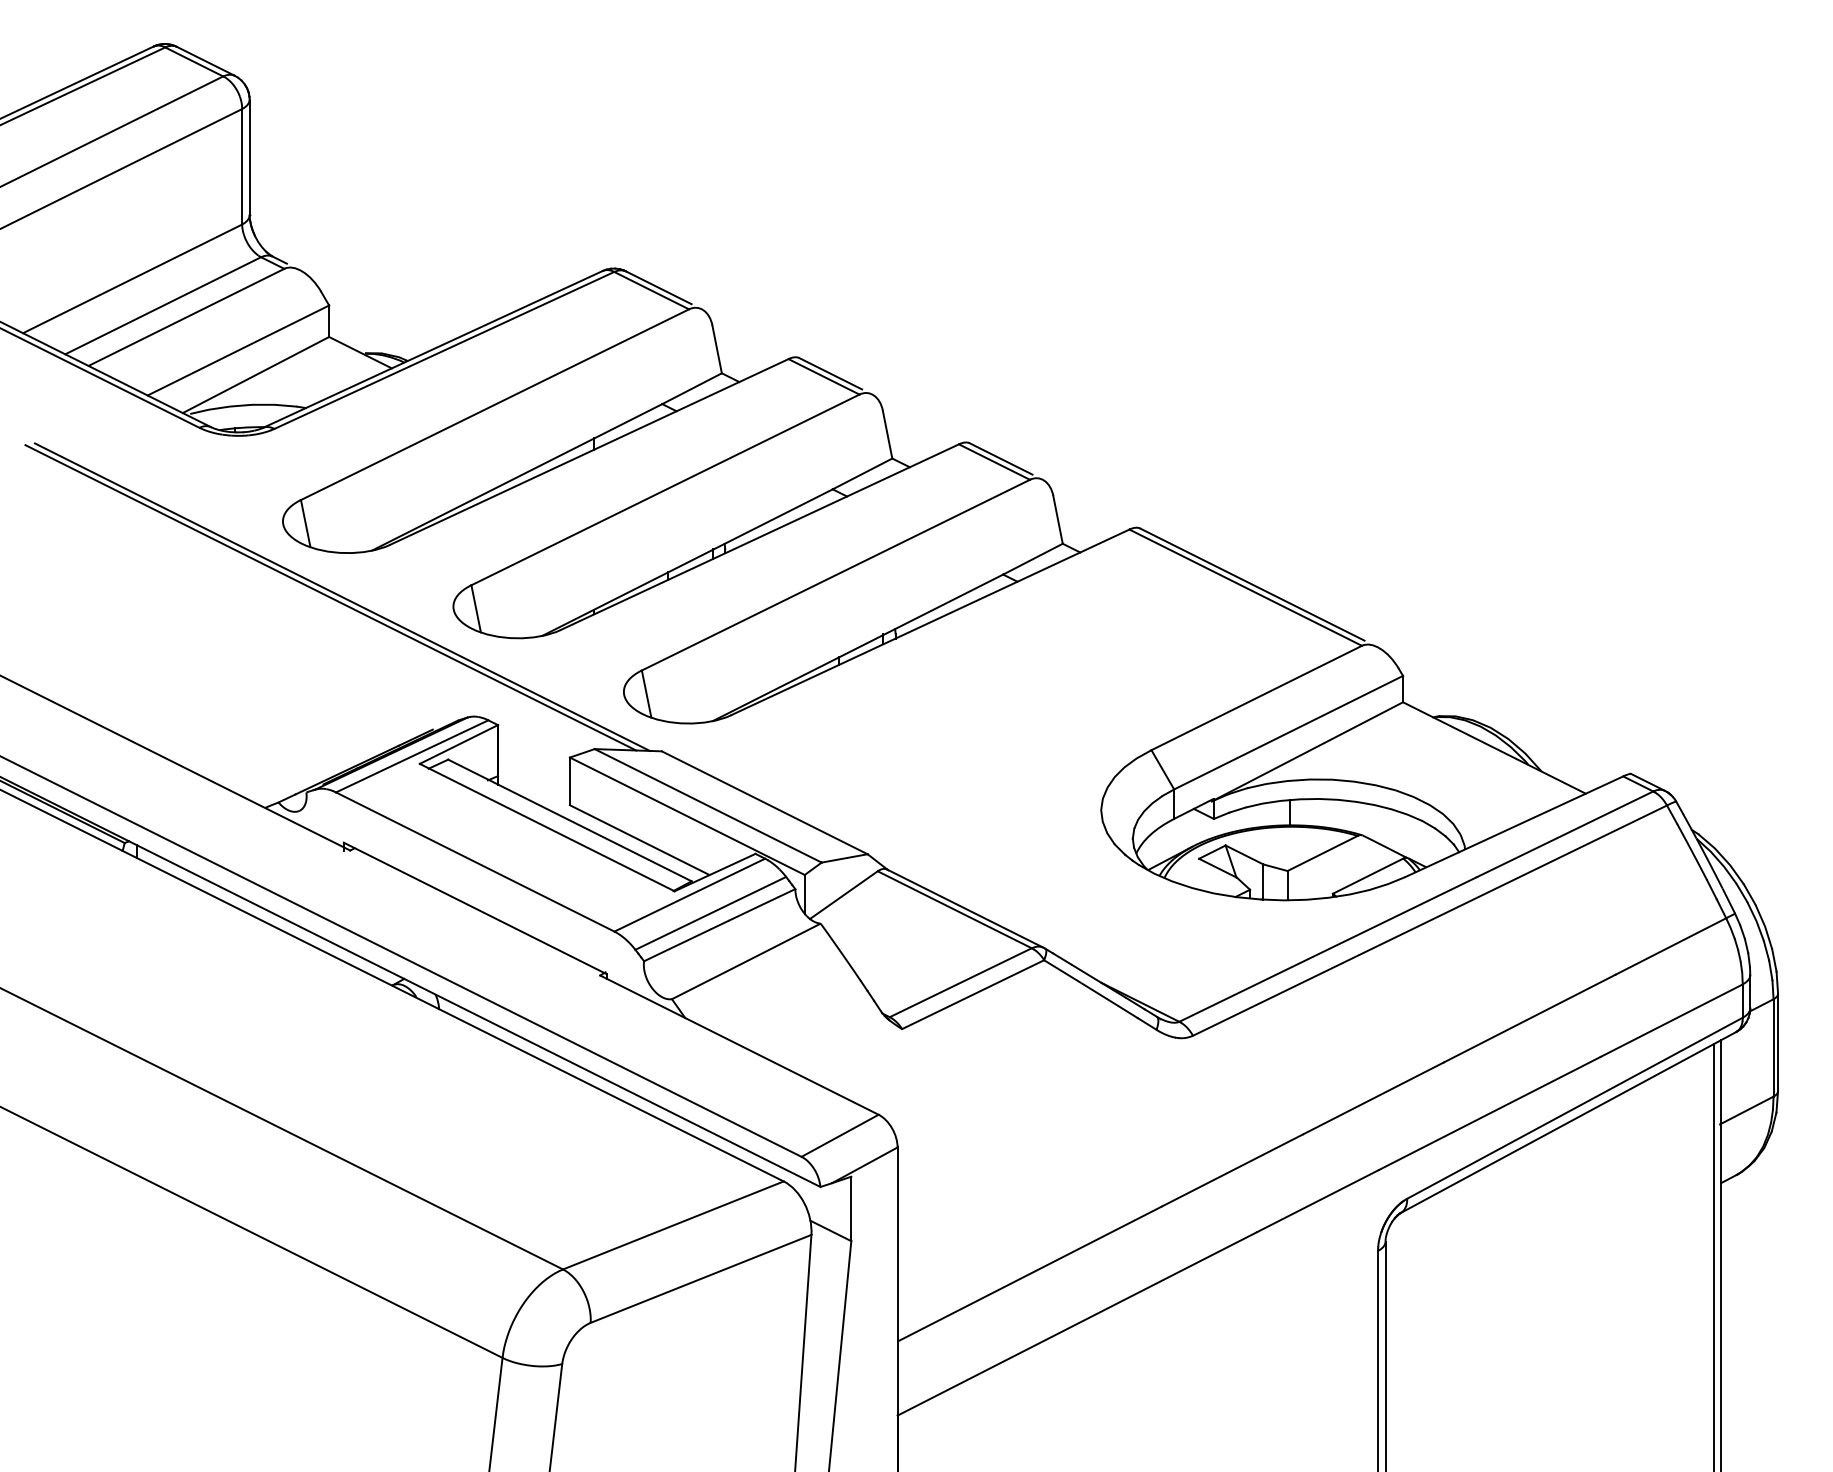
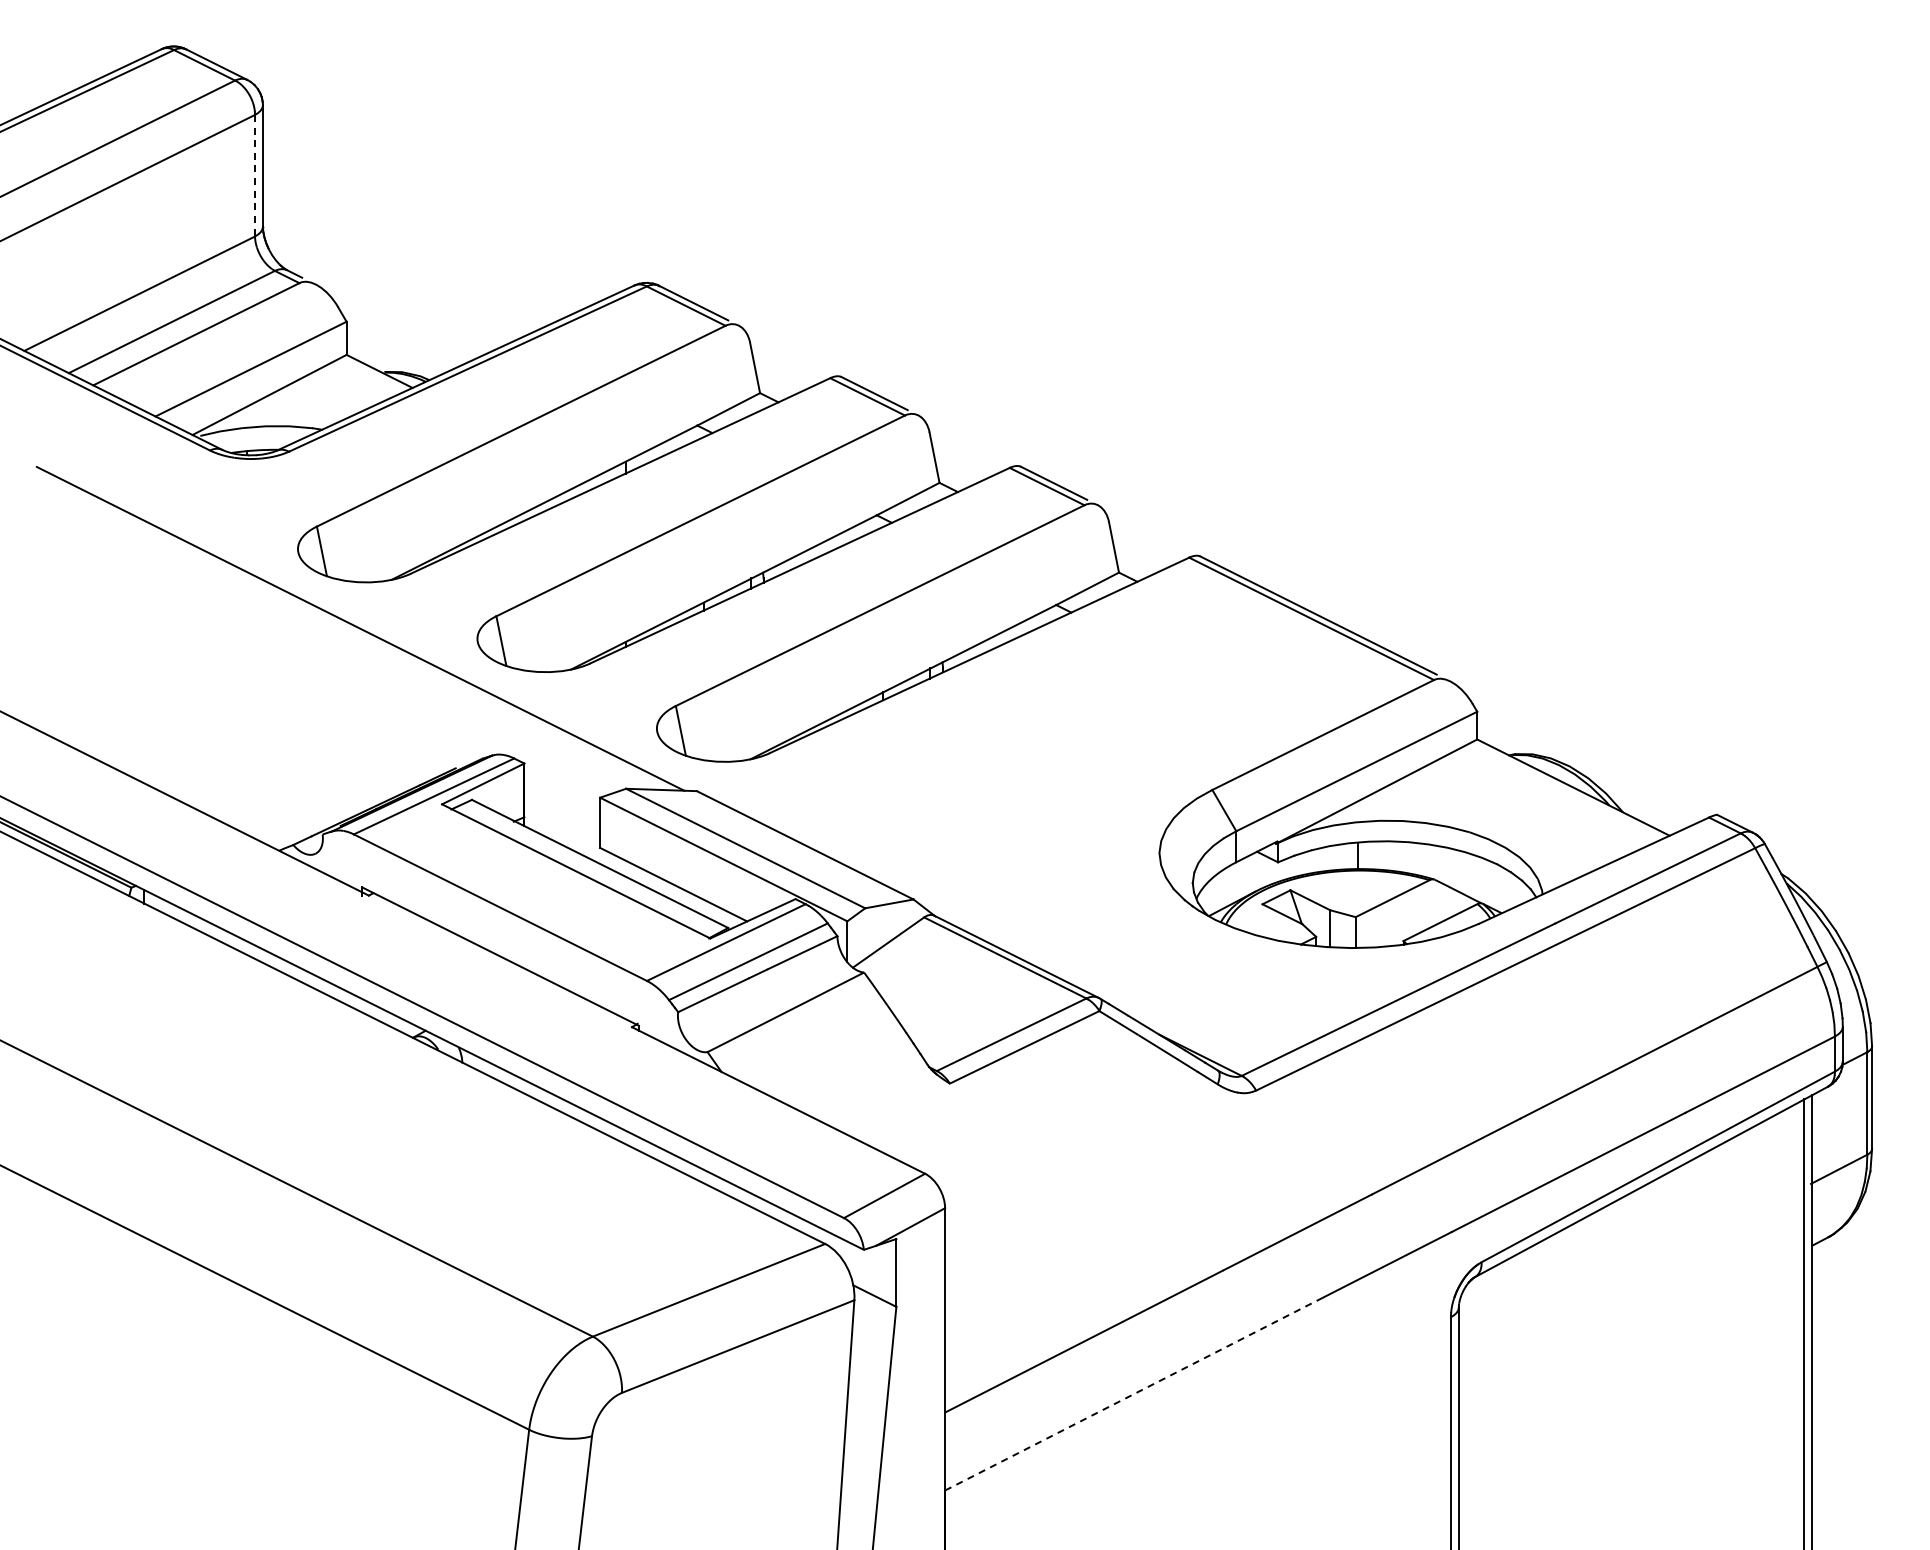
line: (242, 166) -> (255, 175), solid -> dashed
line: (329, 597) -> (347, 629), removed
line: (1077, 1323) -> (1134, 1393), solid -> dashed

